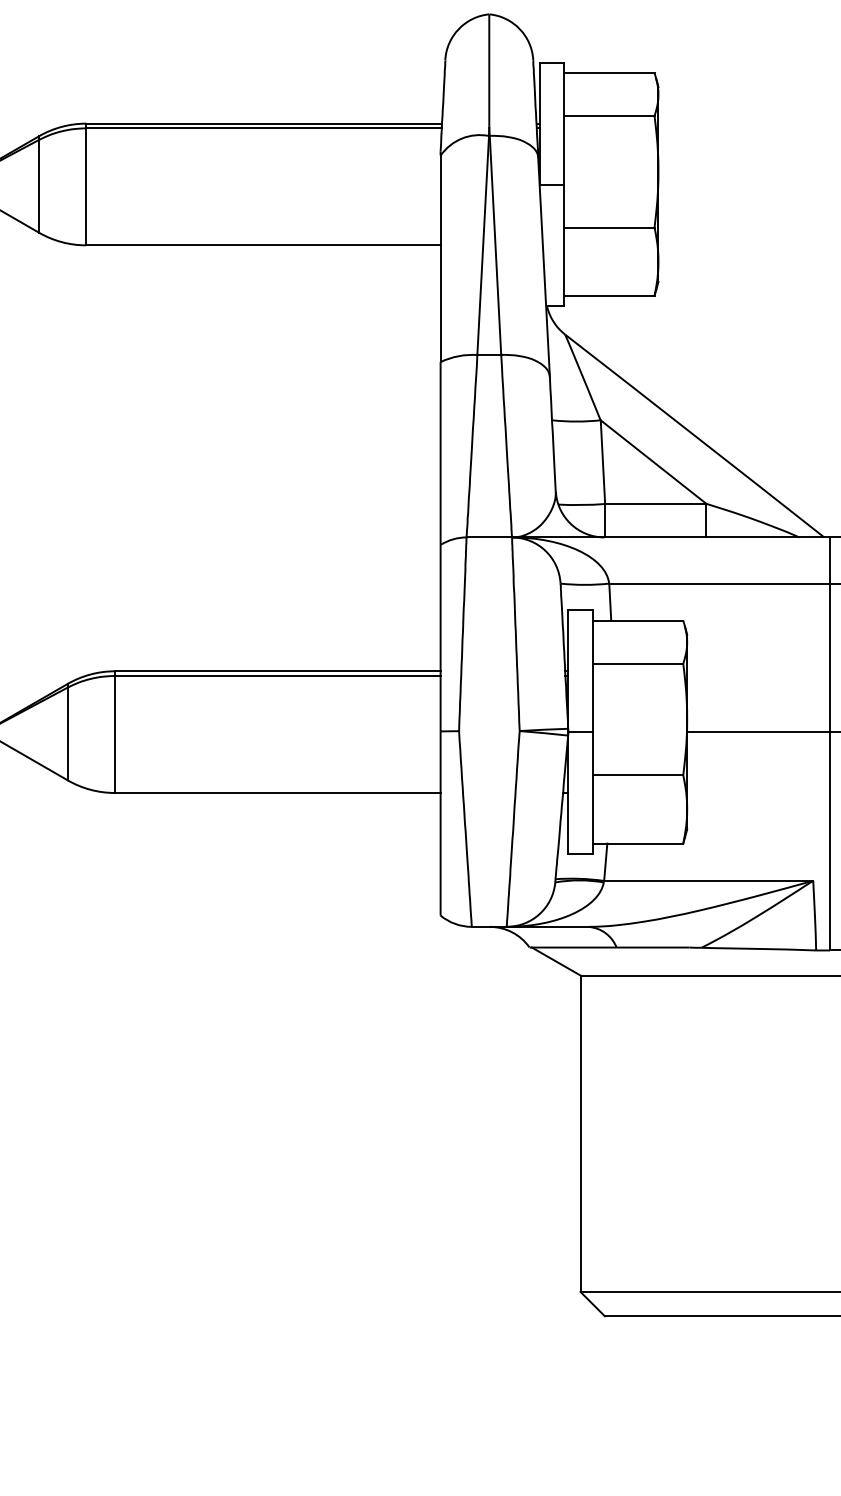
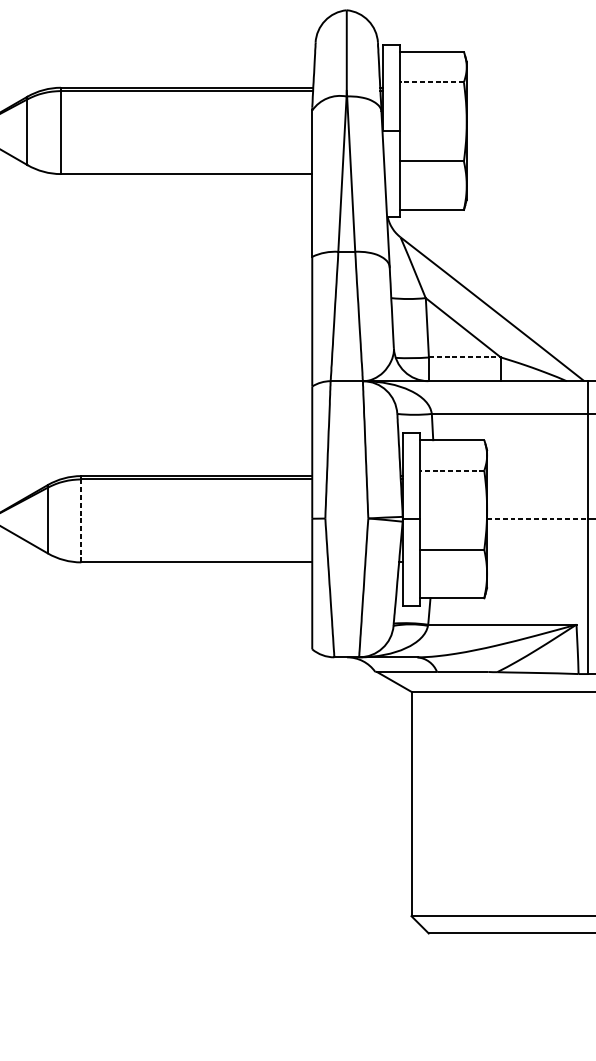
line: (608, 116) -> (431, 82), solid -> dashed
line: (655, 503) -> (464, 357), solid -> dashed
line: (637, 663) -> (451, 470), solid -> dashed
line: (759, 732) -> (538, 519), solid -> dashed
line: (114, 734) -> (81, 520), solid -> dashed

